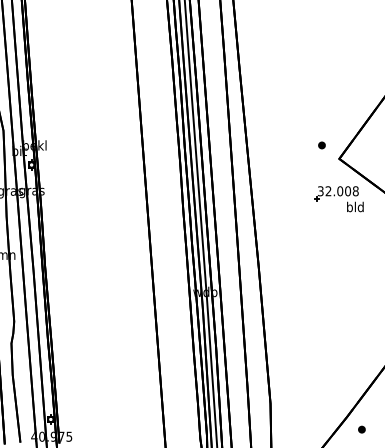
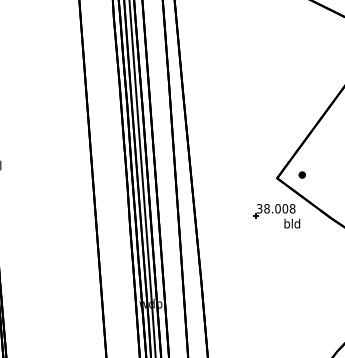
part: (321, 145) -> (301, 175), moved
text: (328, 191) -> (266, 209), 32.008 -> 38.008

